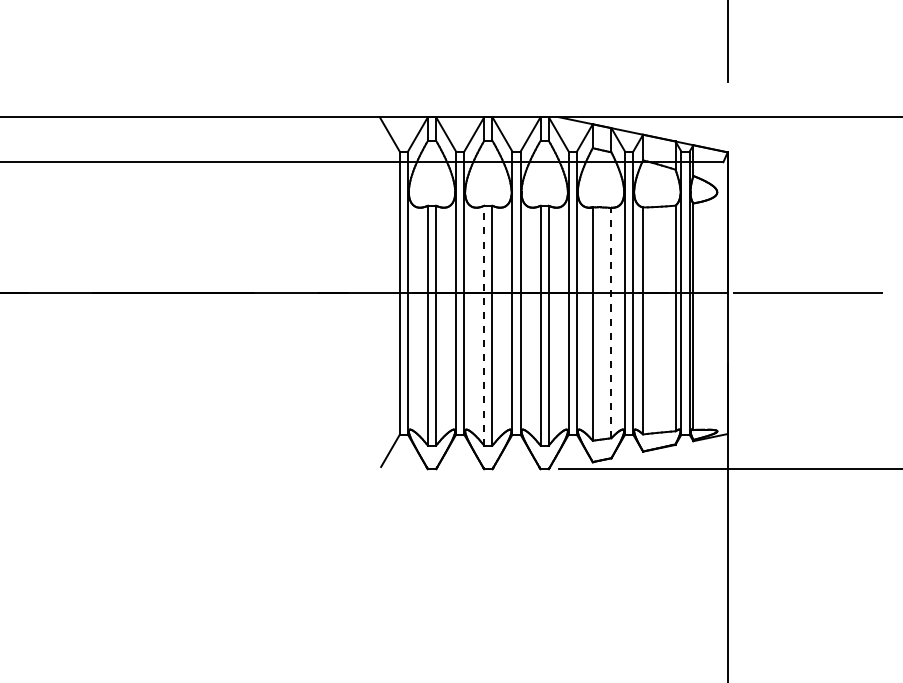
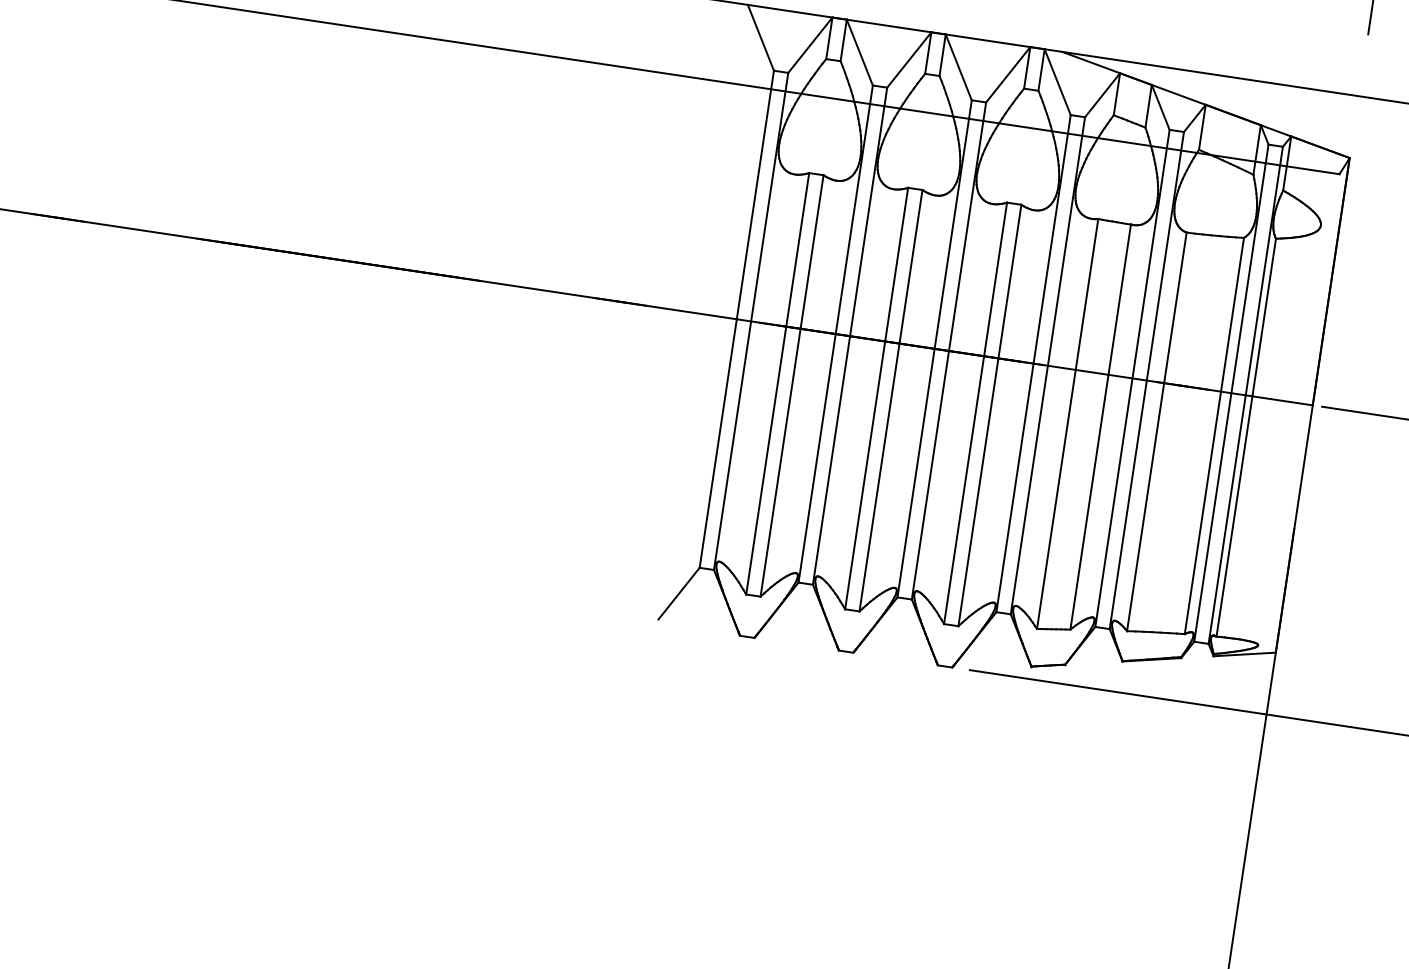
line: (611, 322) -> (1100, 426), dashed -> solid
line: (484, 325) -> (877, 398), dashed -> solid

